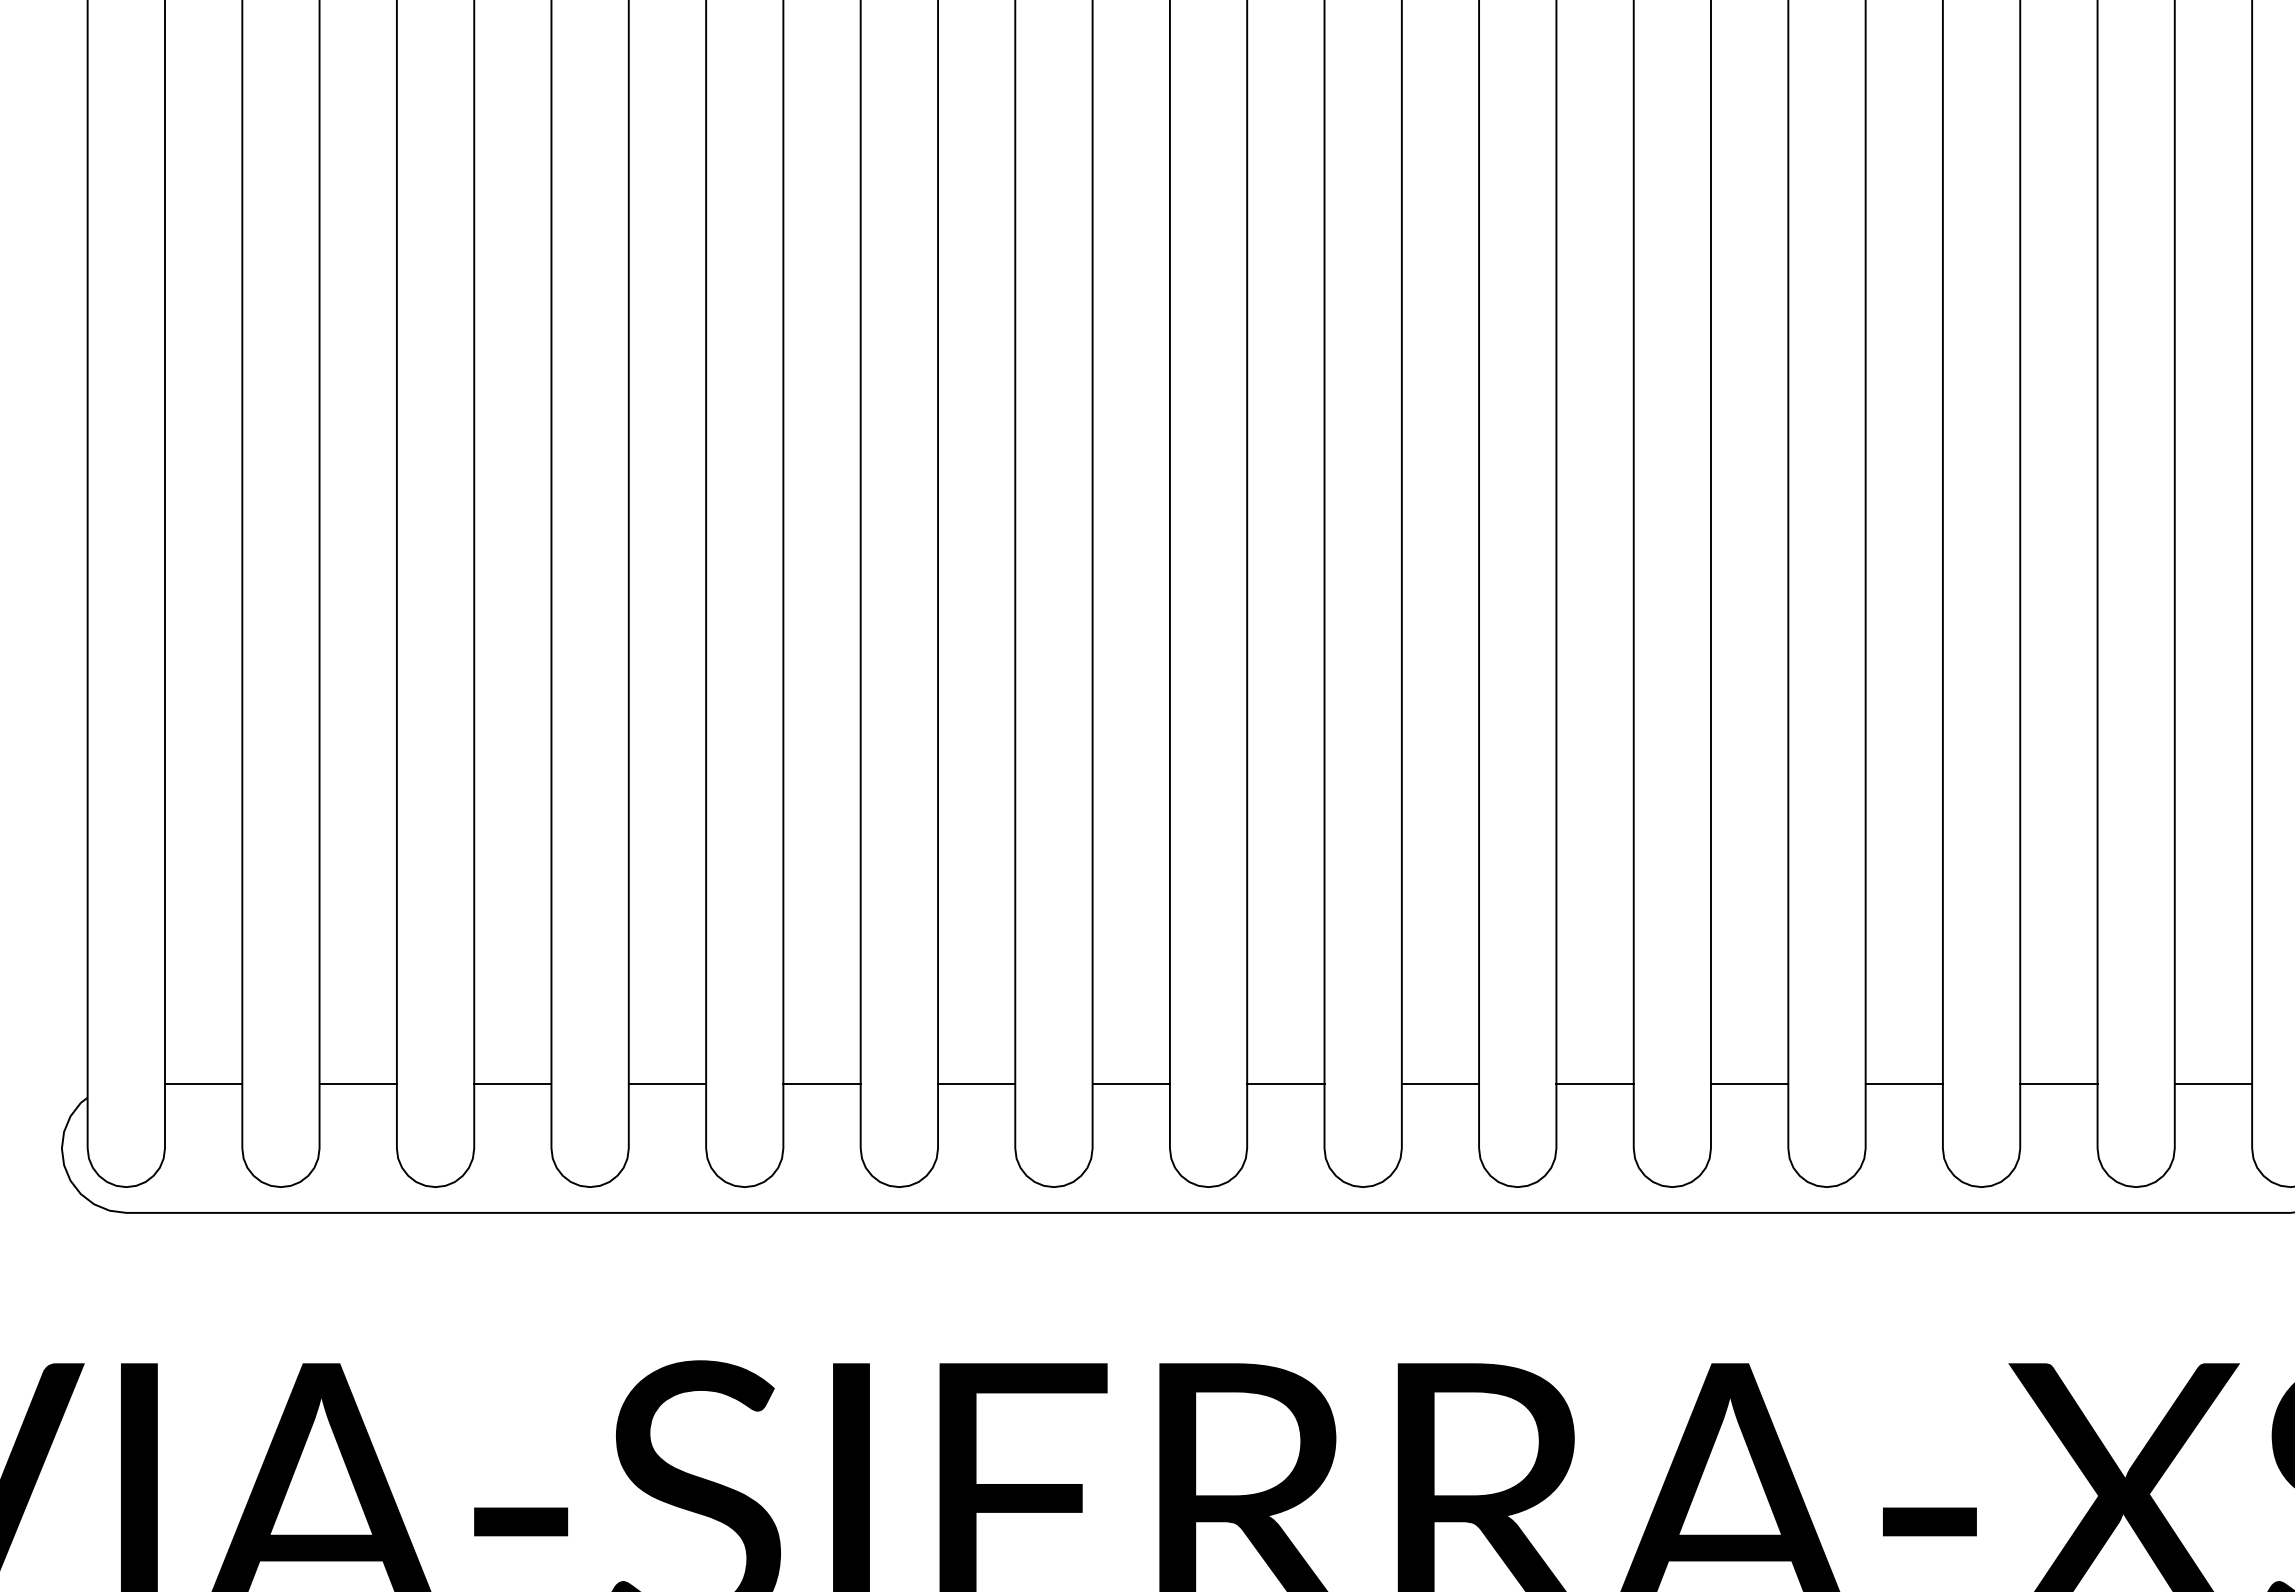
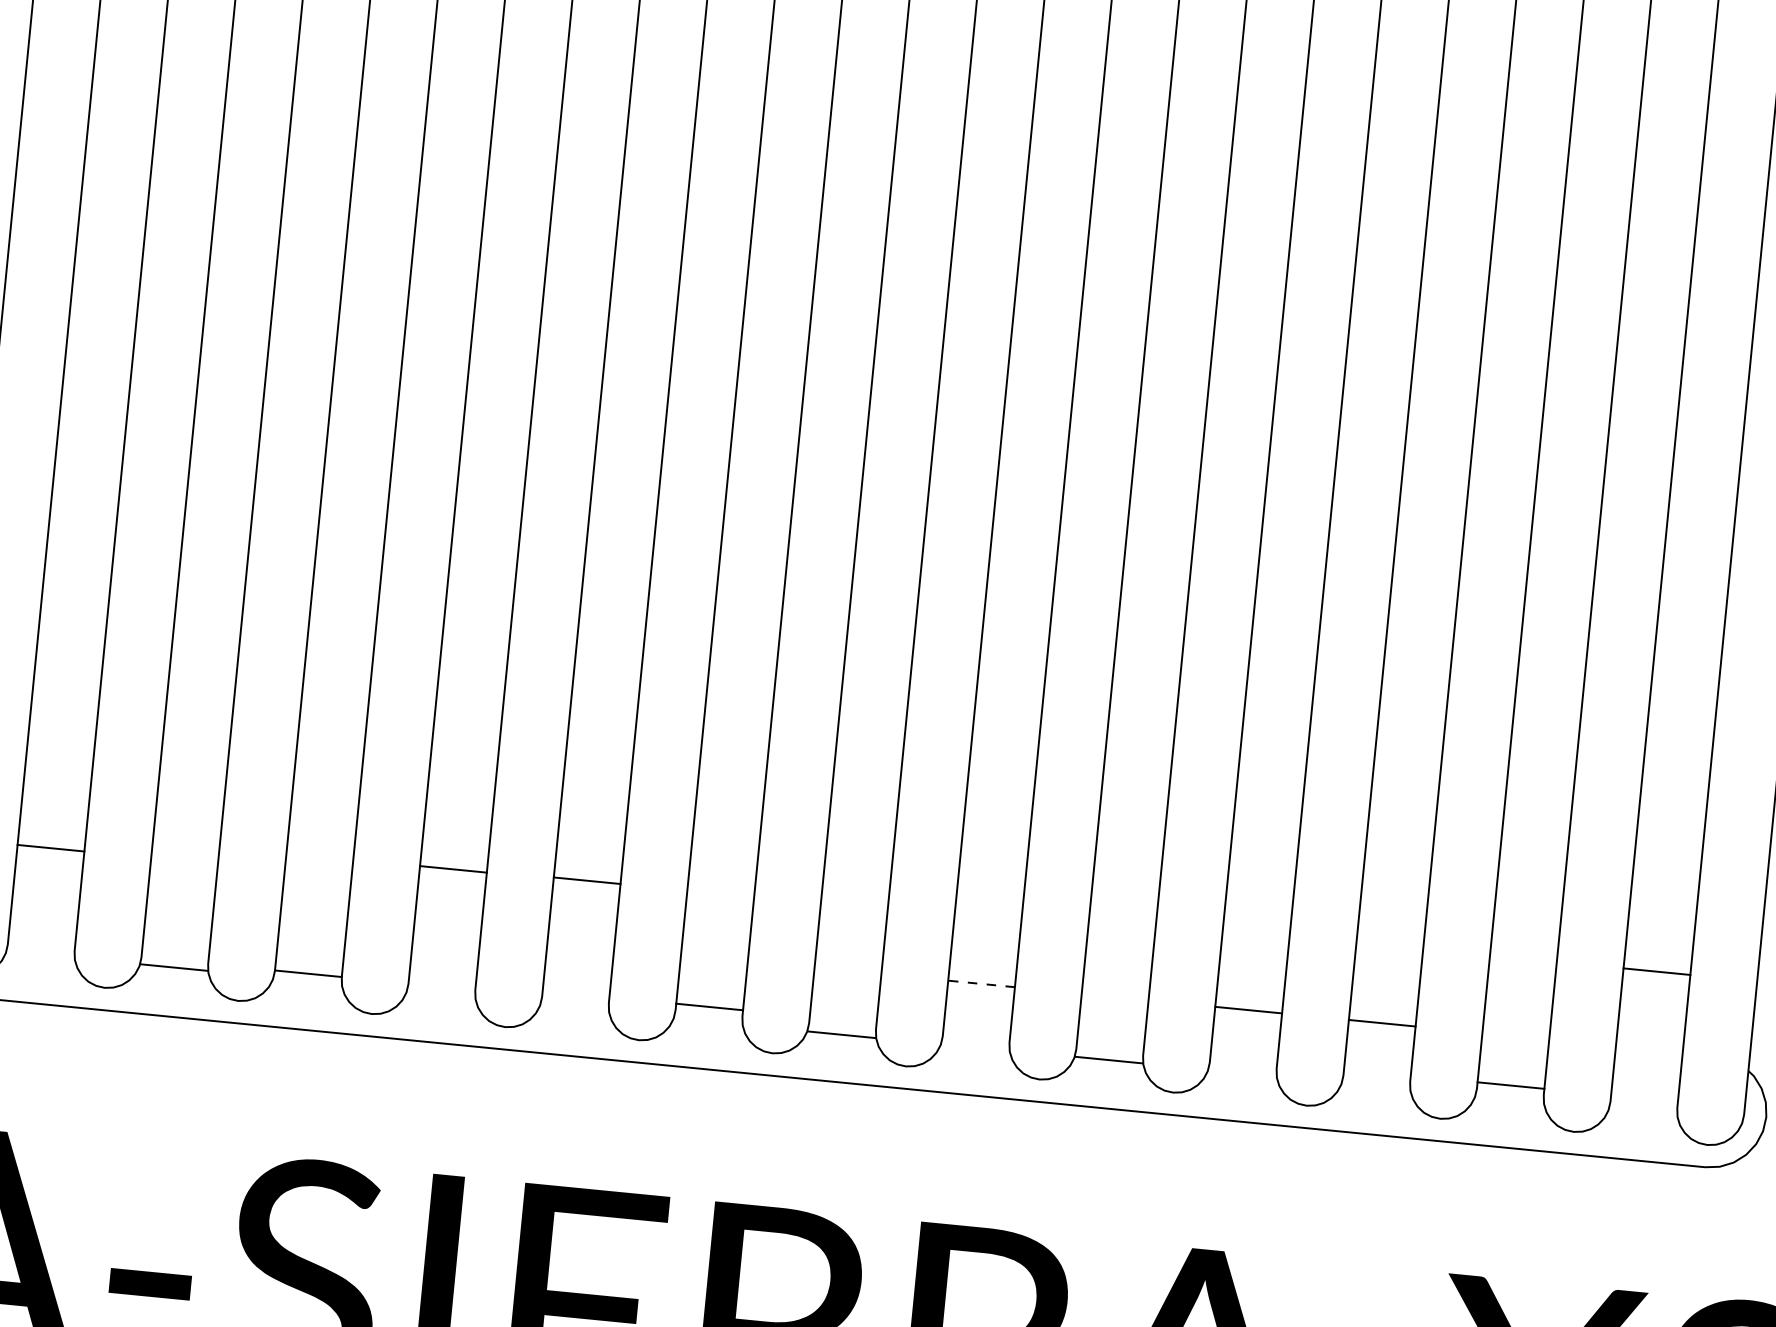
line: (357, 1084) -> (50, 848), moved
line: (512, 1084) -> (173, 967), moved
line: (667, 1084) -> (308, 974), moved
line: (821, 1084) -> (452, 869), moved
line: (976, 1084) -> (587, 881), moved
line: (1130, 1084) -> (708, 1007), moved
line: (1285, 1084) -> (841, 1035), moved
line: (1440, 1084) -> (981, 984), solid -> dashed
line: (1594, 1084) -> (1108, 1060), moved
line: (2058, 1084) -> (1510, 1085), moved
line: (2213, 1084) -> (1656, 972), moved

